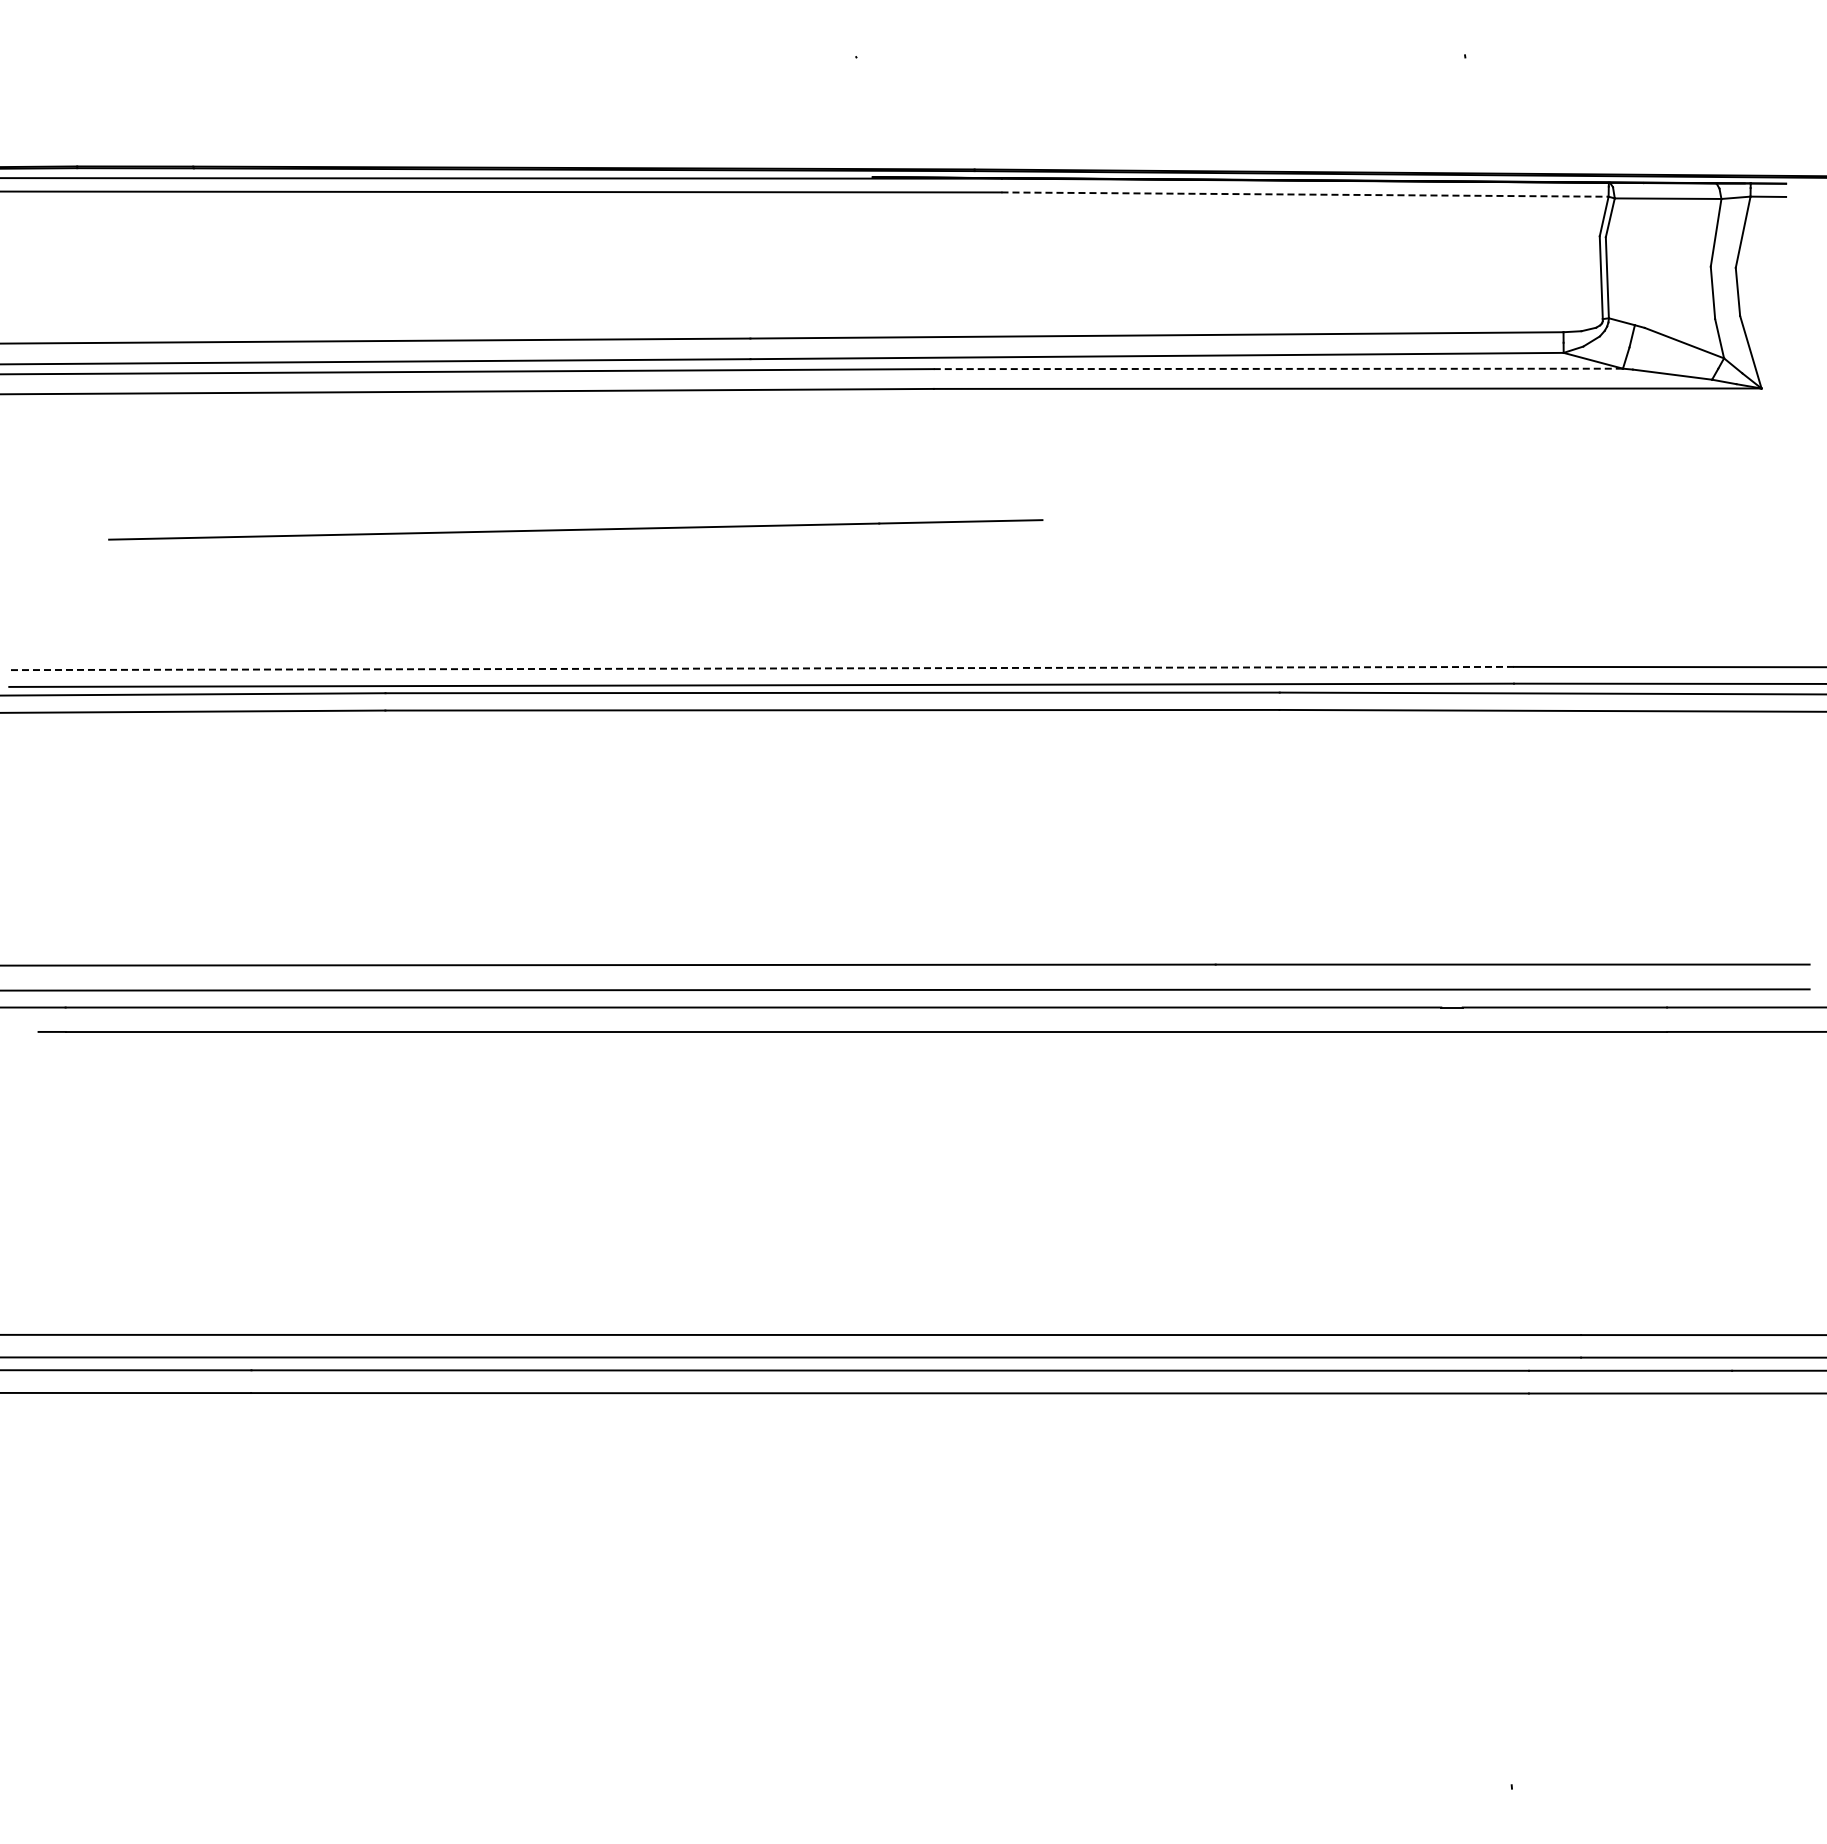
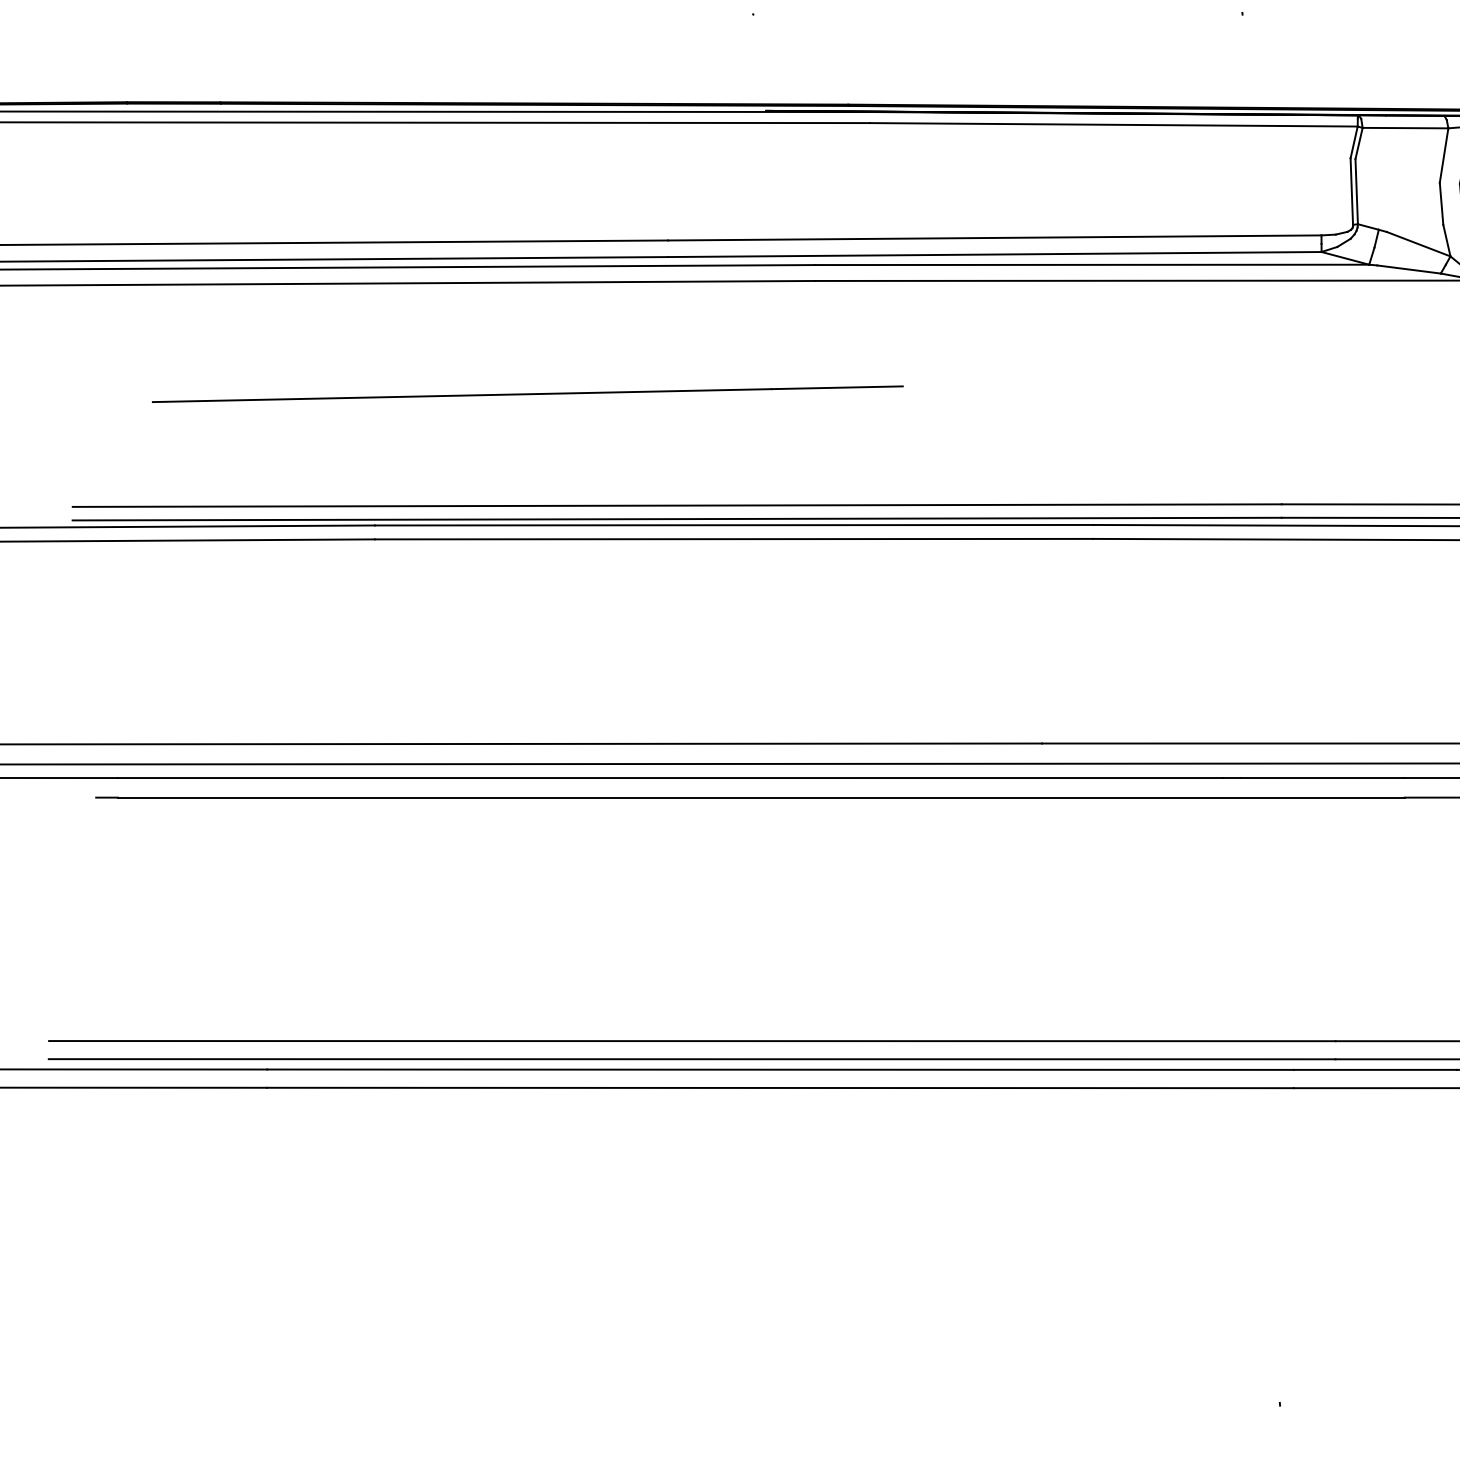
line: (1305, 194) -> (1114, 124), dashed -> solid
line: (1278, 368) -> (1092, 264), dashed -> solid
line: (761, 668) -> (677, 505), dashed -> solid

